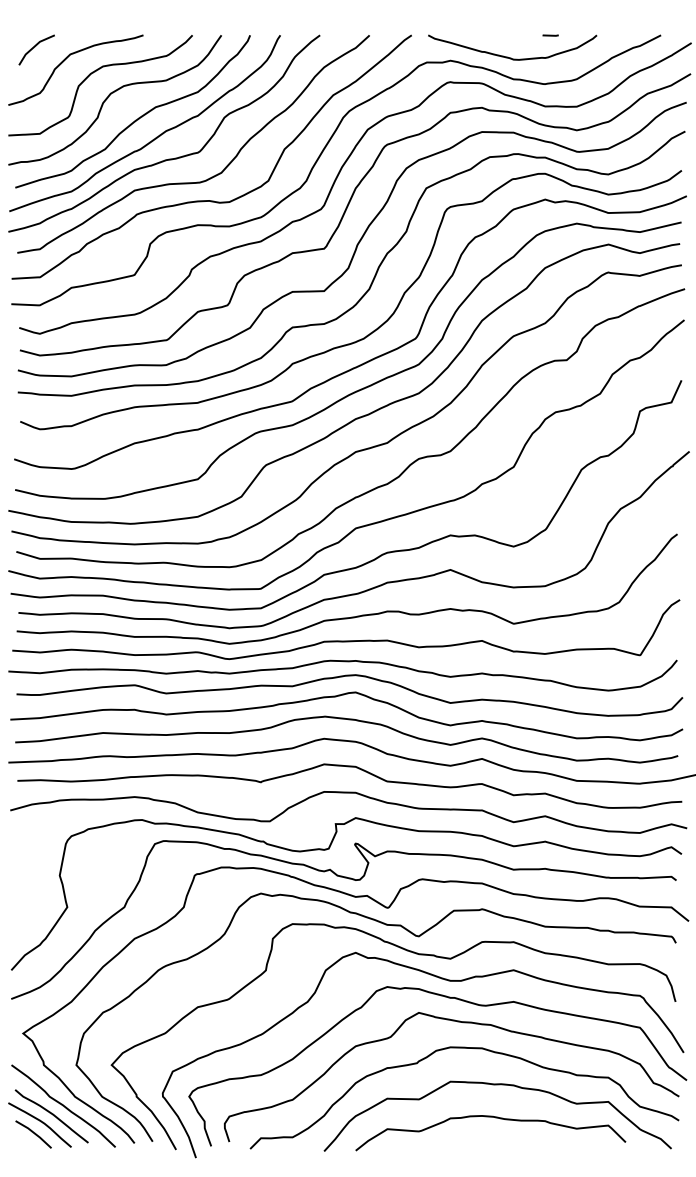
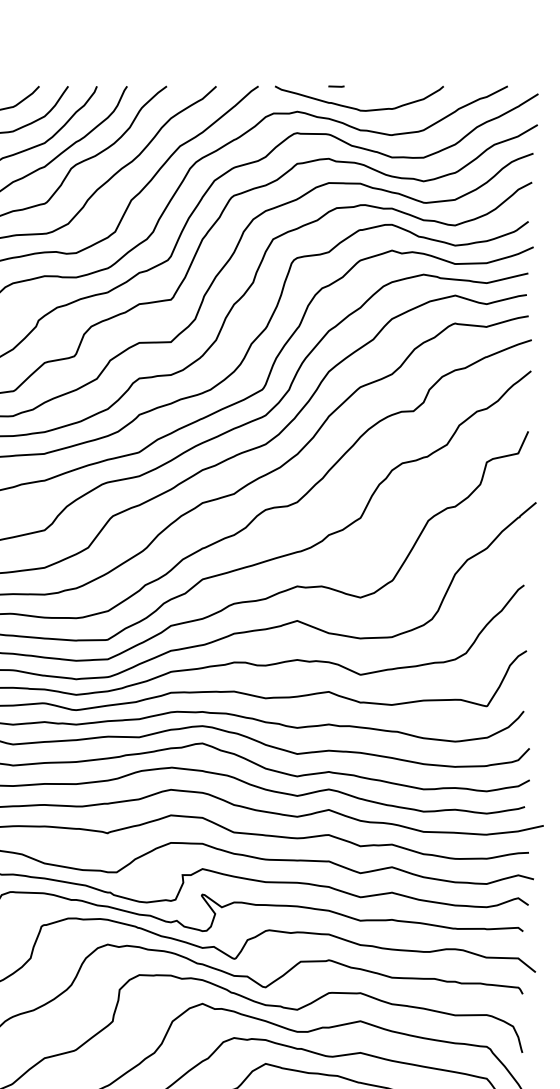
line: (550, 35) -> (336, 86), moved

